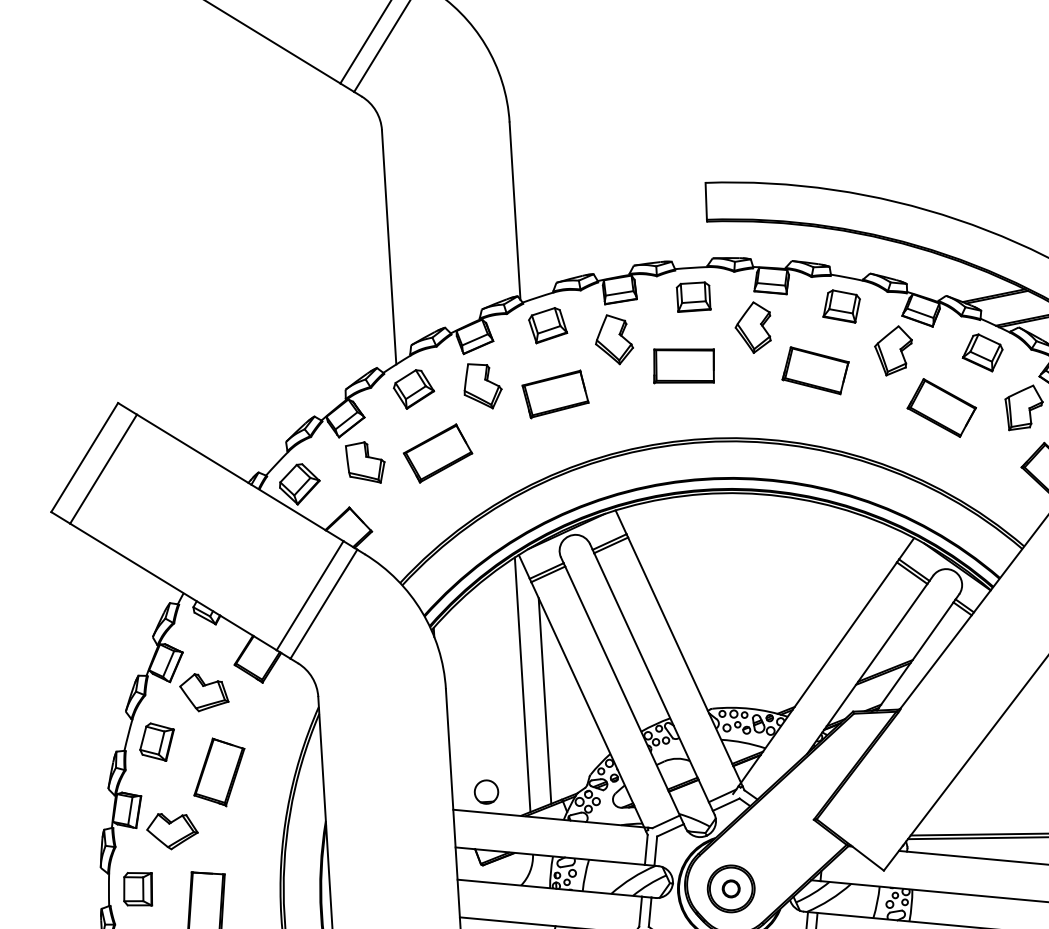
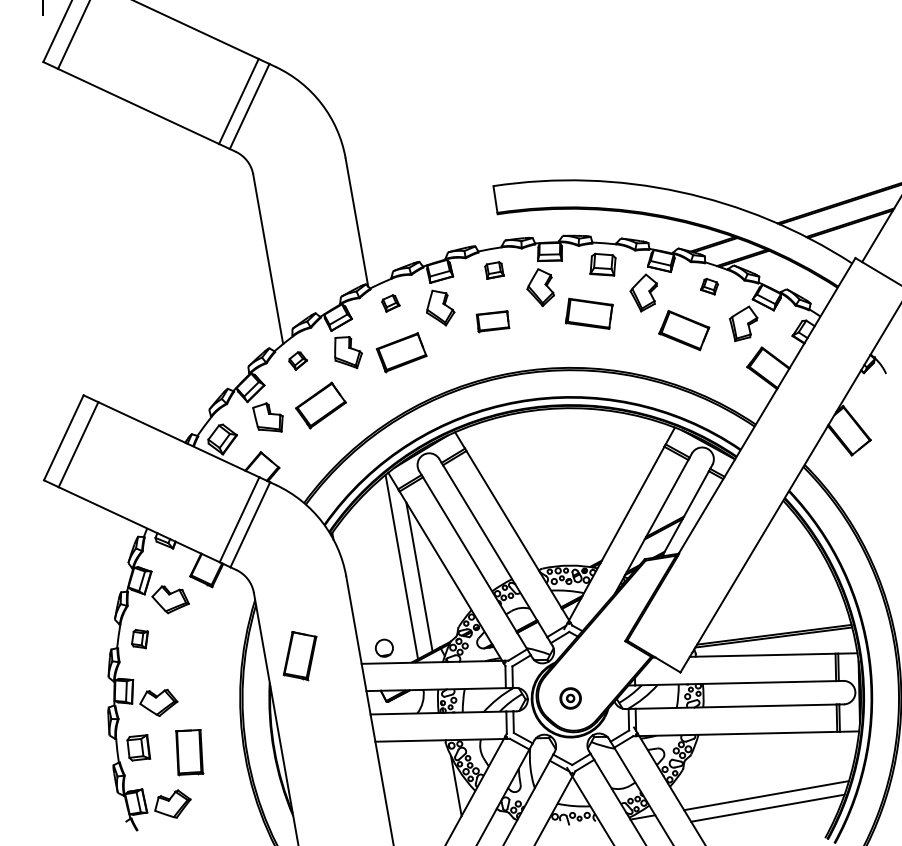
part: (693, 297) -> (494, 270), size x0.7
part: (547, 326) -> (390, 303), size x0.6
part: (982, 352) -> (709, 286), size x0.6
part: (683, 366) -> (492, 321), size x0.7
part: (413, 388) -> (297, 360), size x0.6
part: (156, 741) -> (139, 638), size x0.7
part: (218, 772) -> (299, 656), moved
part: (730, 888) -> (570, 698), size x0.6

